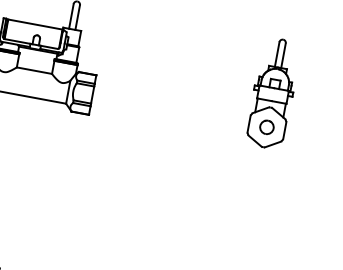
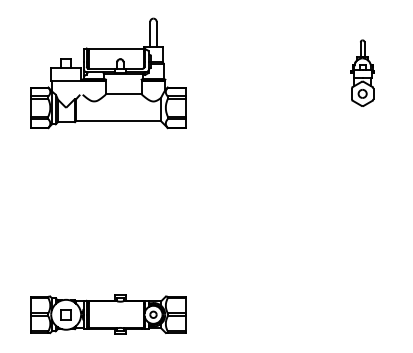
part: (273, 92) -> (362, 72), size x0.6

